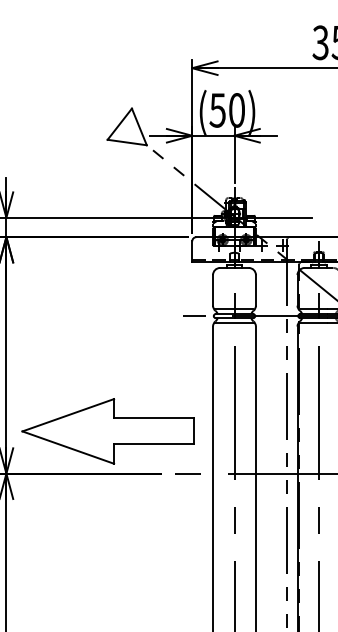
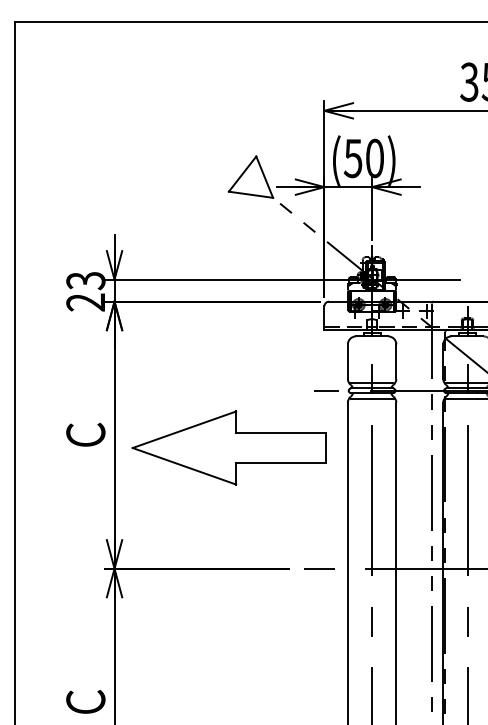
part: (107, 430) -> (228, 447), moved

